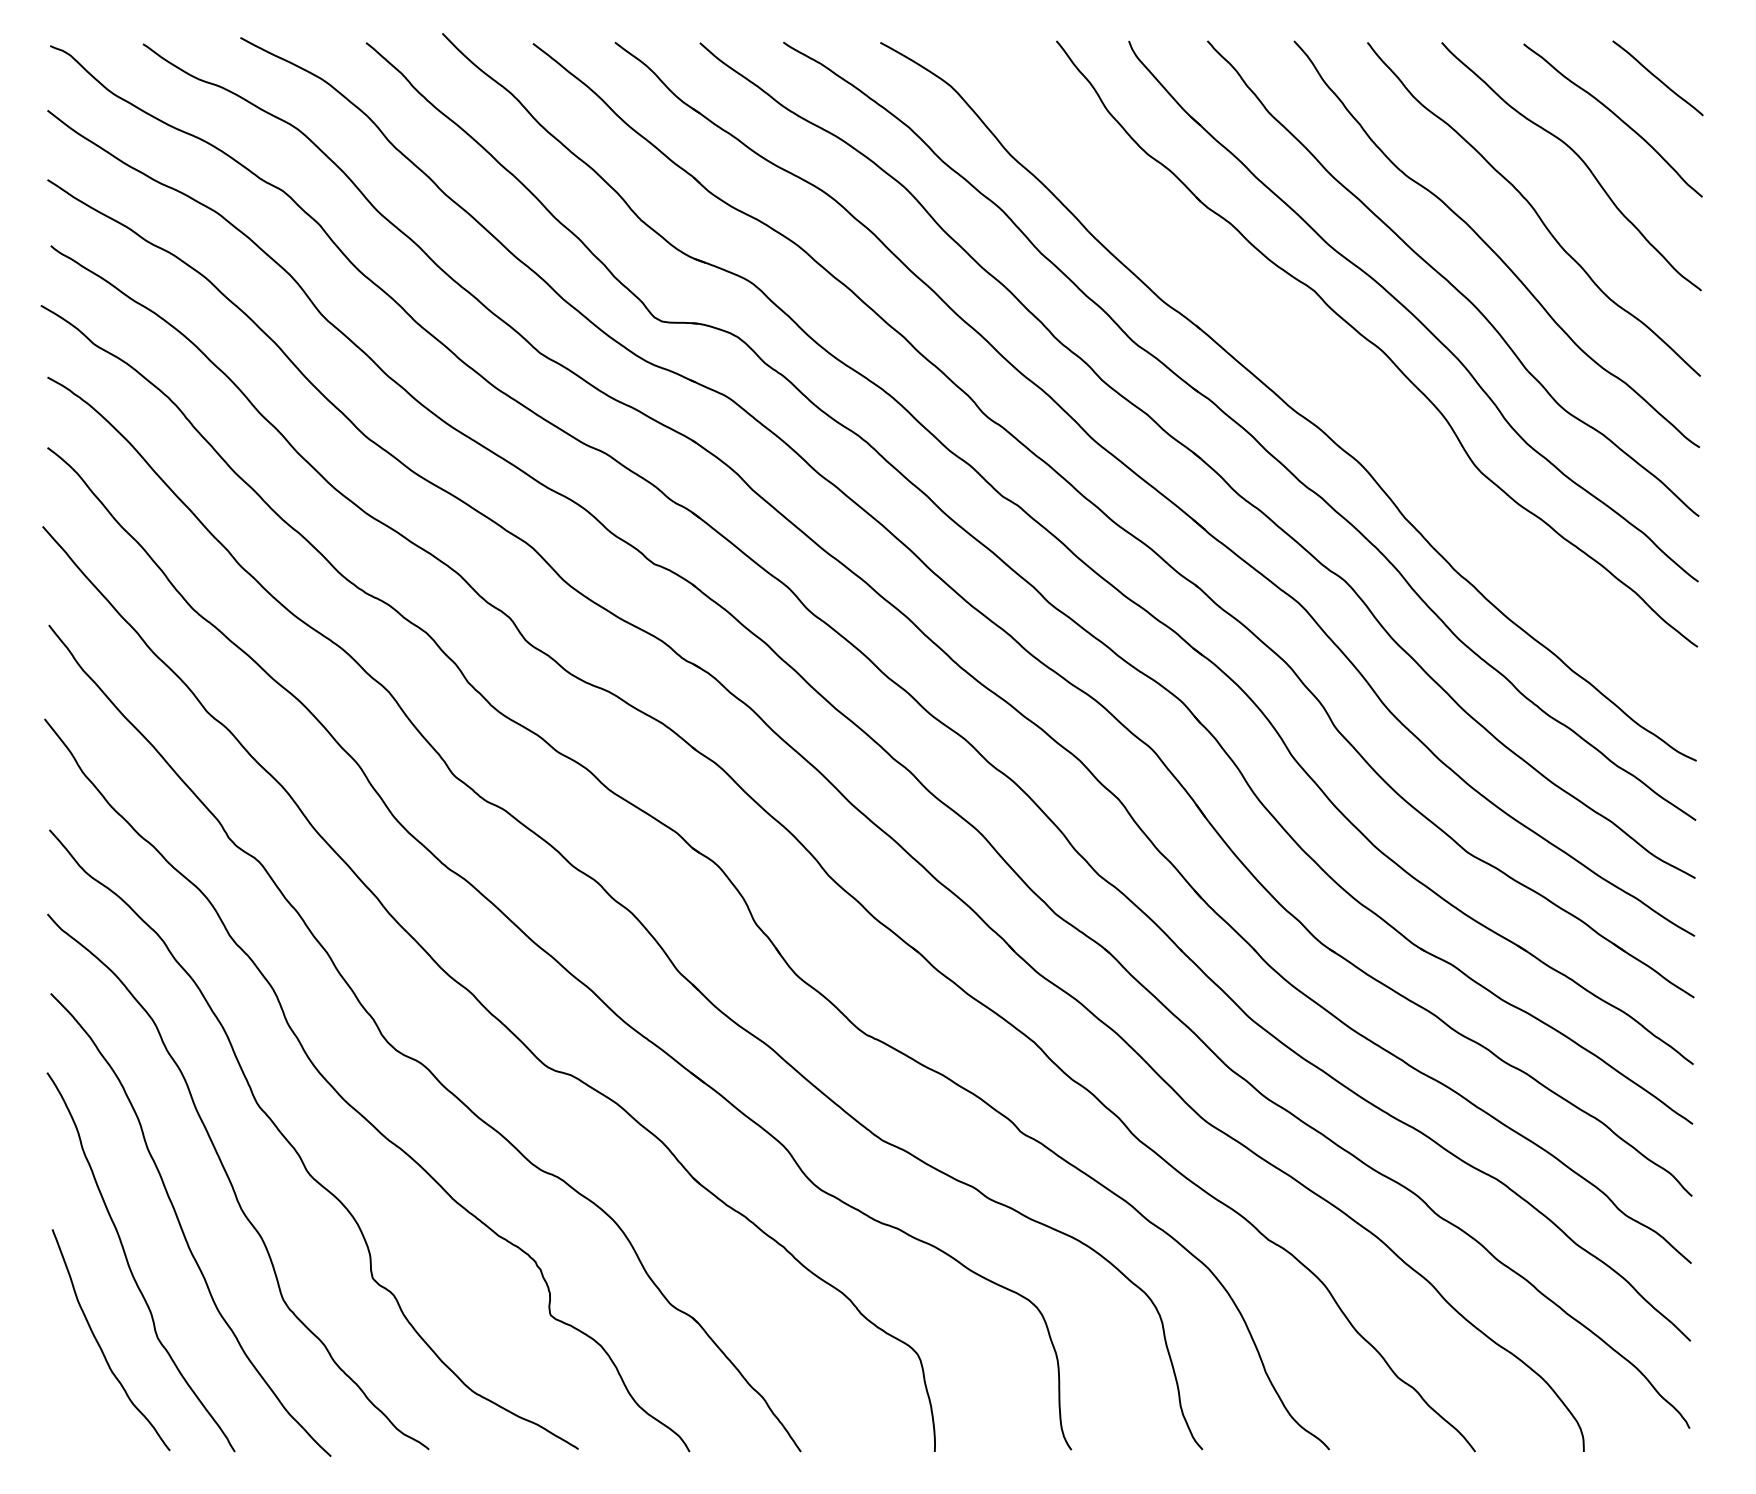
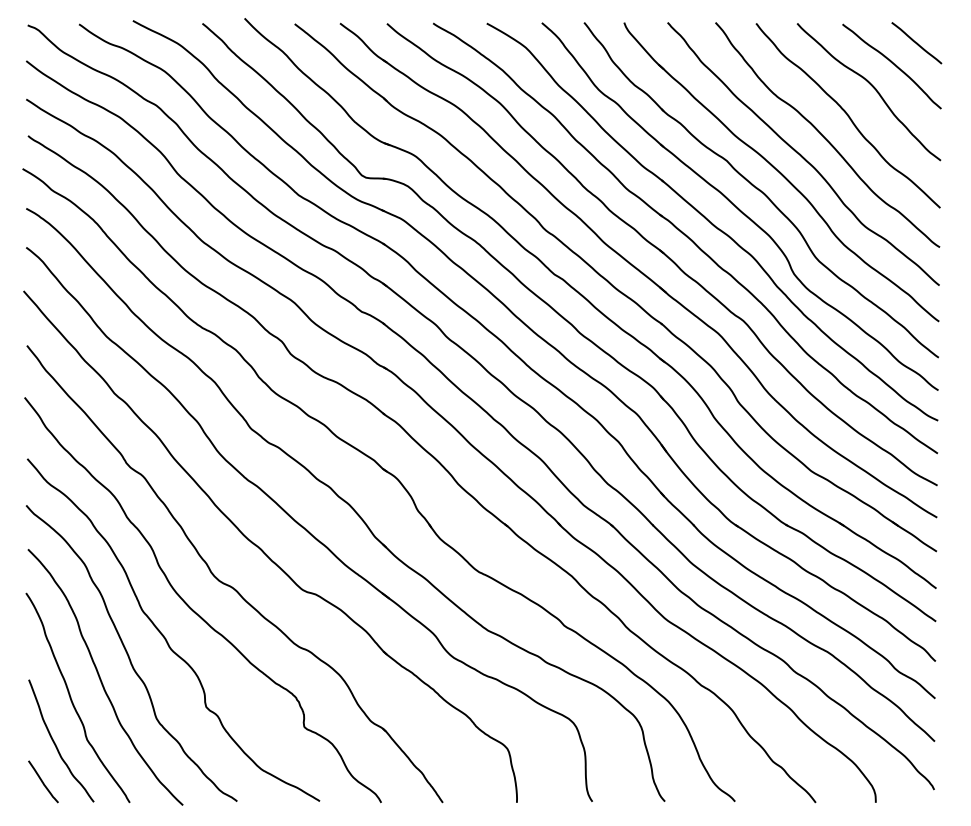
part: (1337, 373) -> (739, 206), added
curve: (78, 1413) -> (43, 781), added

